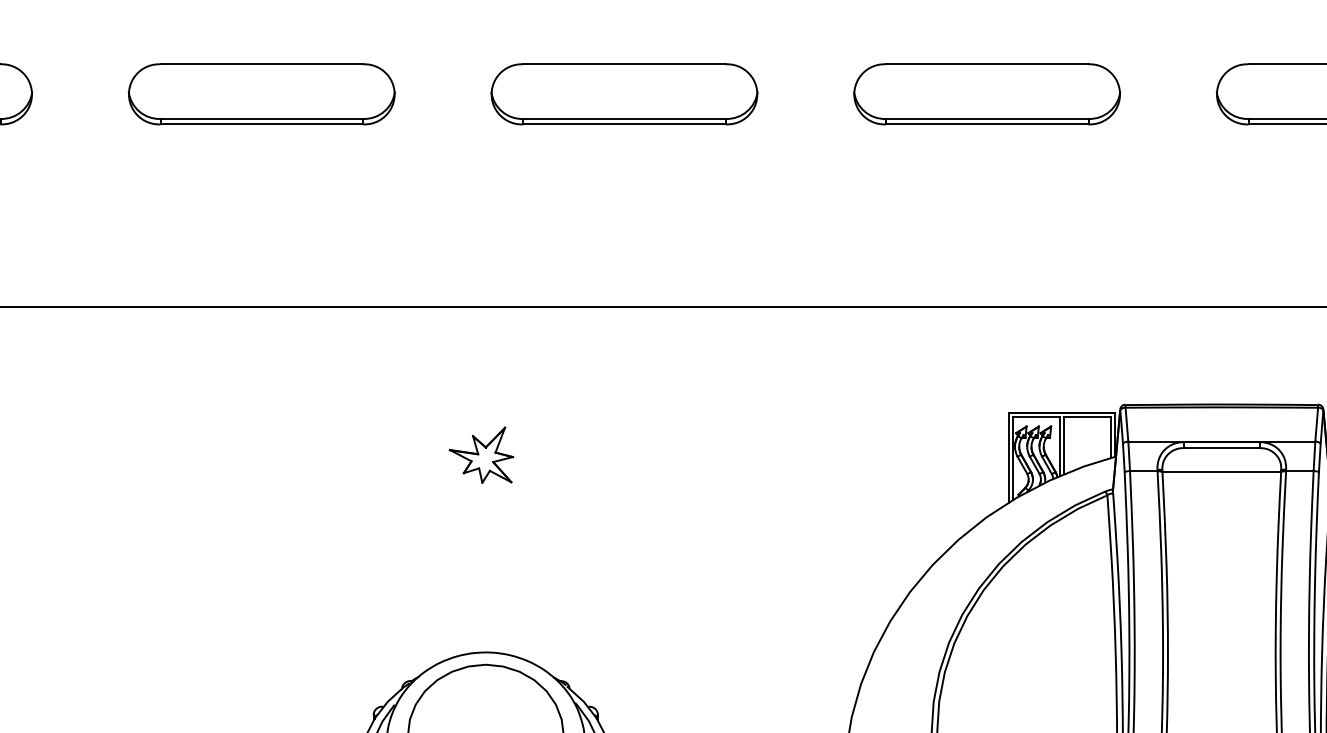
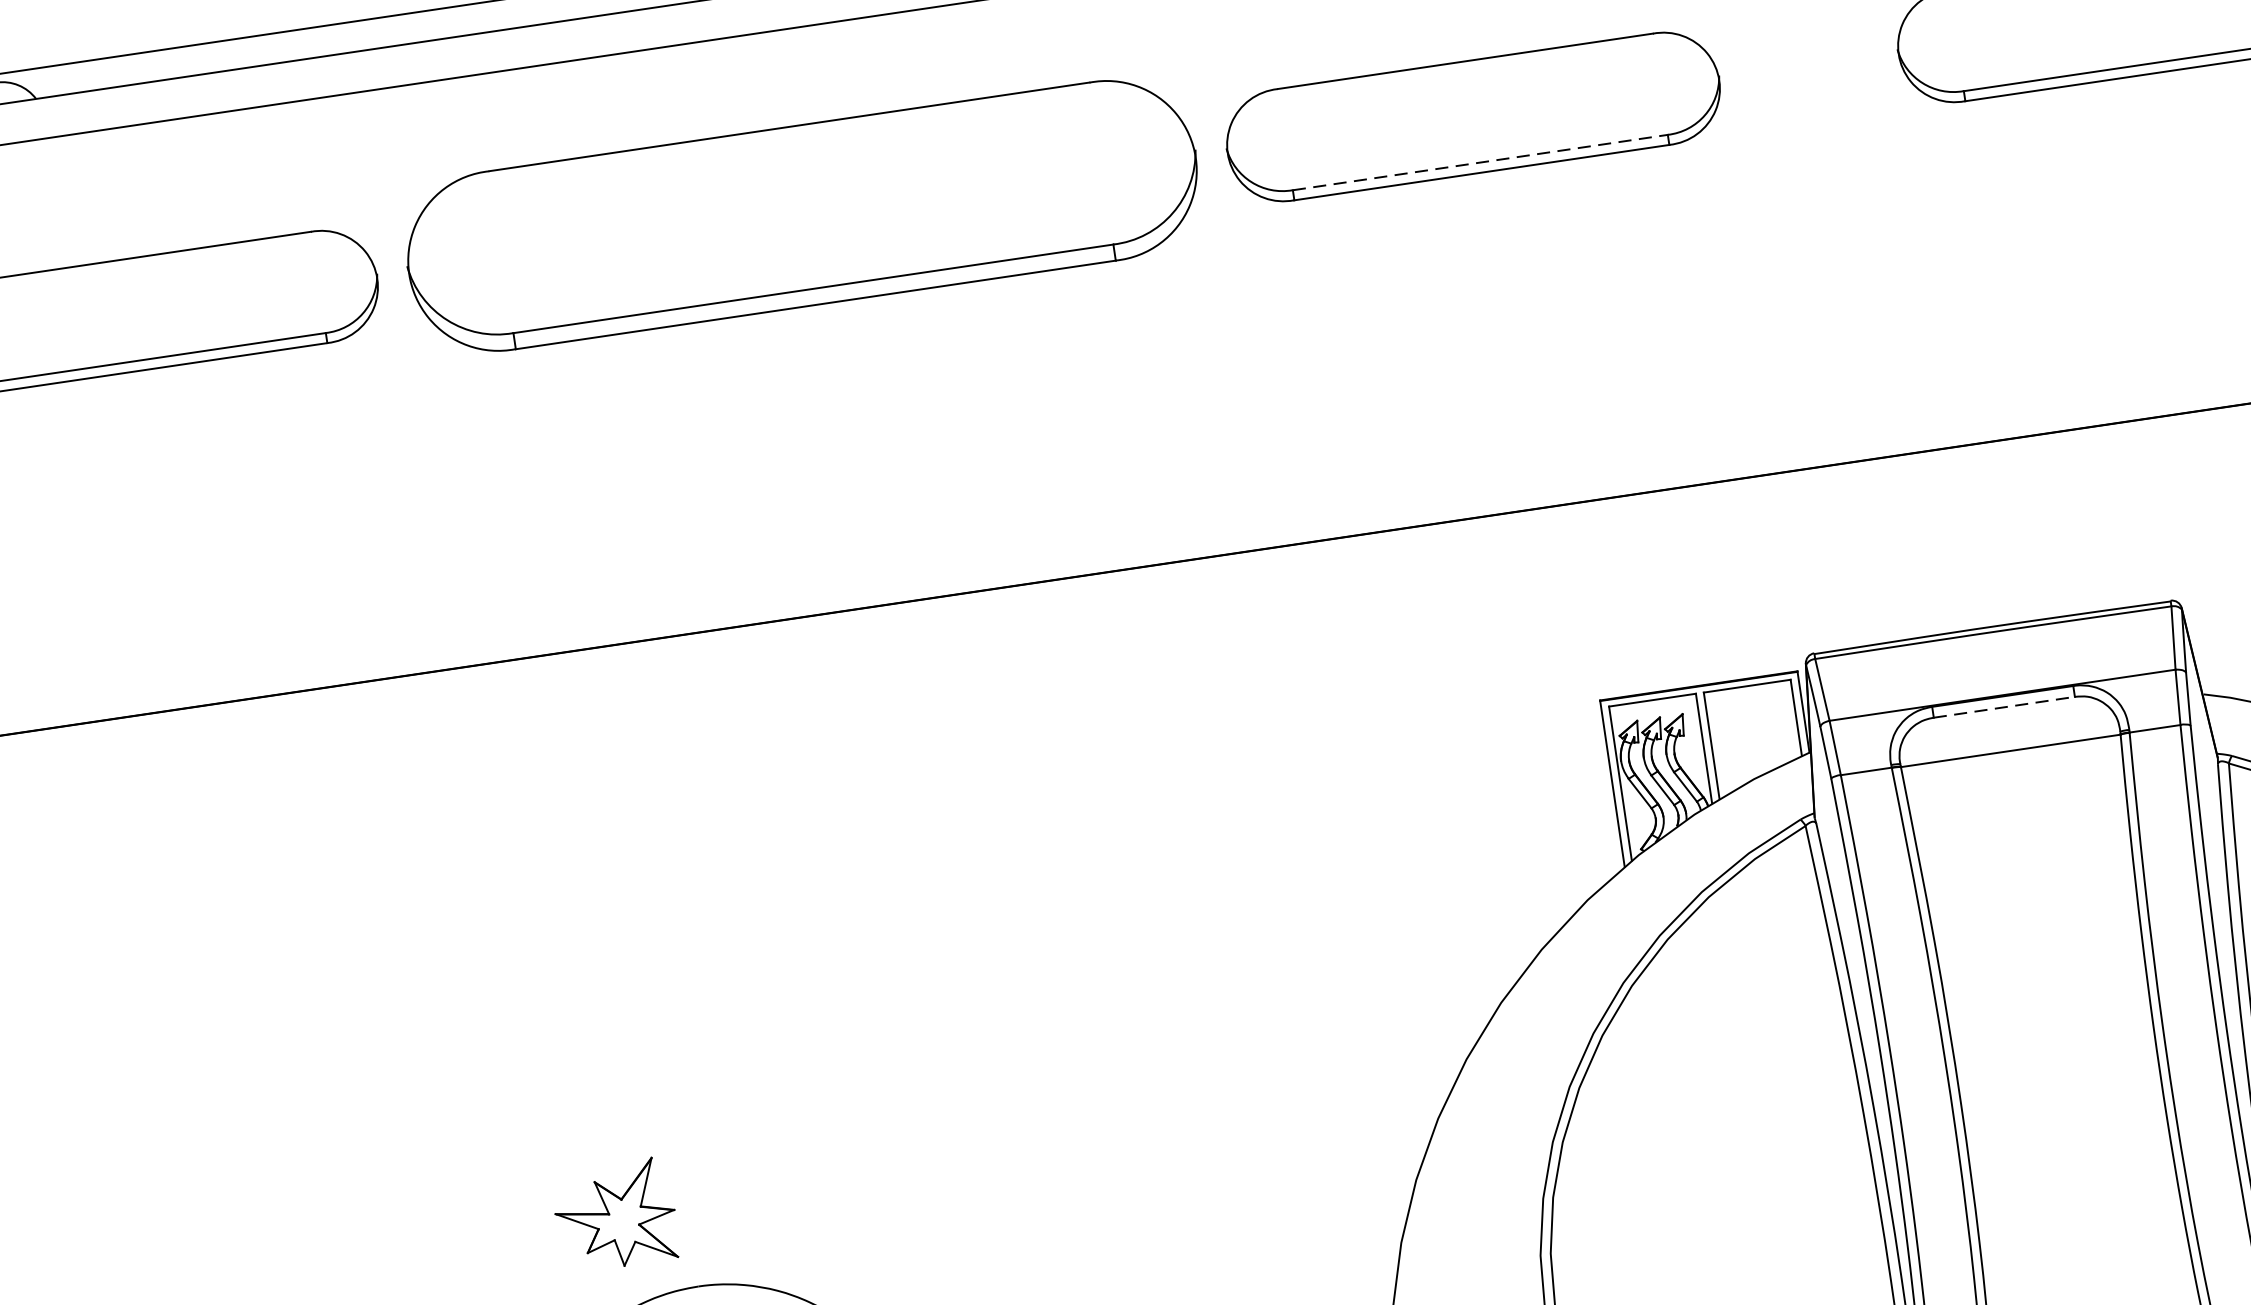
part: (624, 94) -> (802, 216), size x1.6
line: (987, 119) -> (1481, 163), solid -> dashed
line: (1222, 448) -> (2005, 707), solid -> dashed
part: (481, 454) -> (615, 1213), moved

